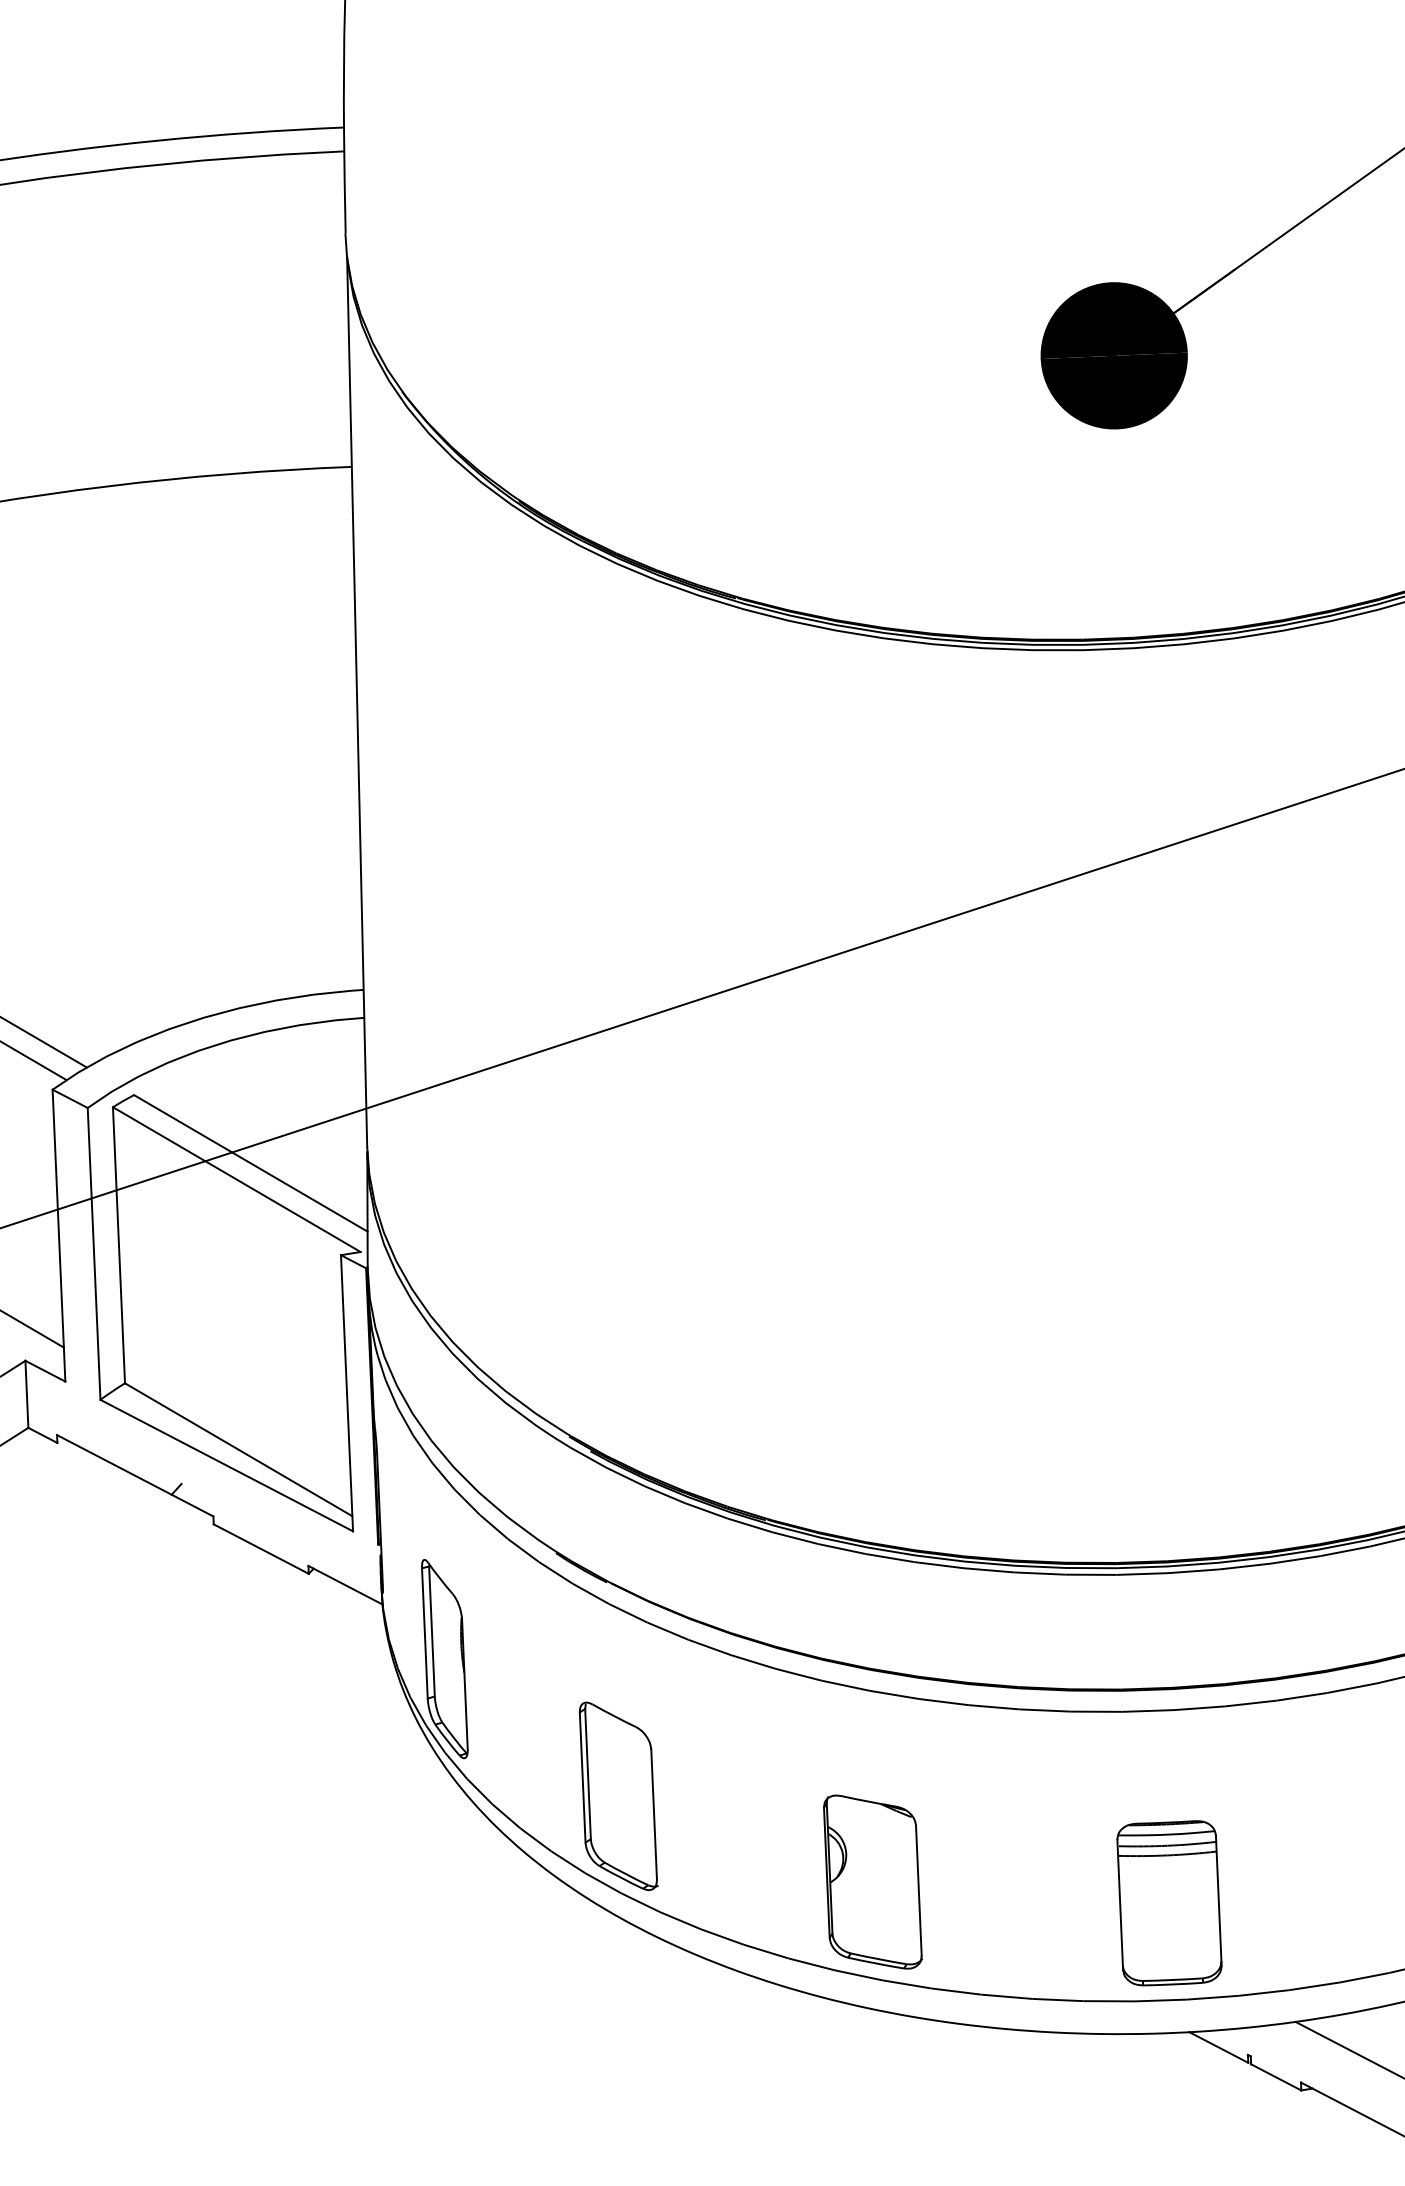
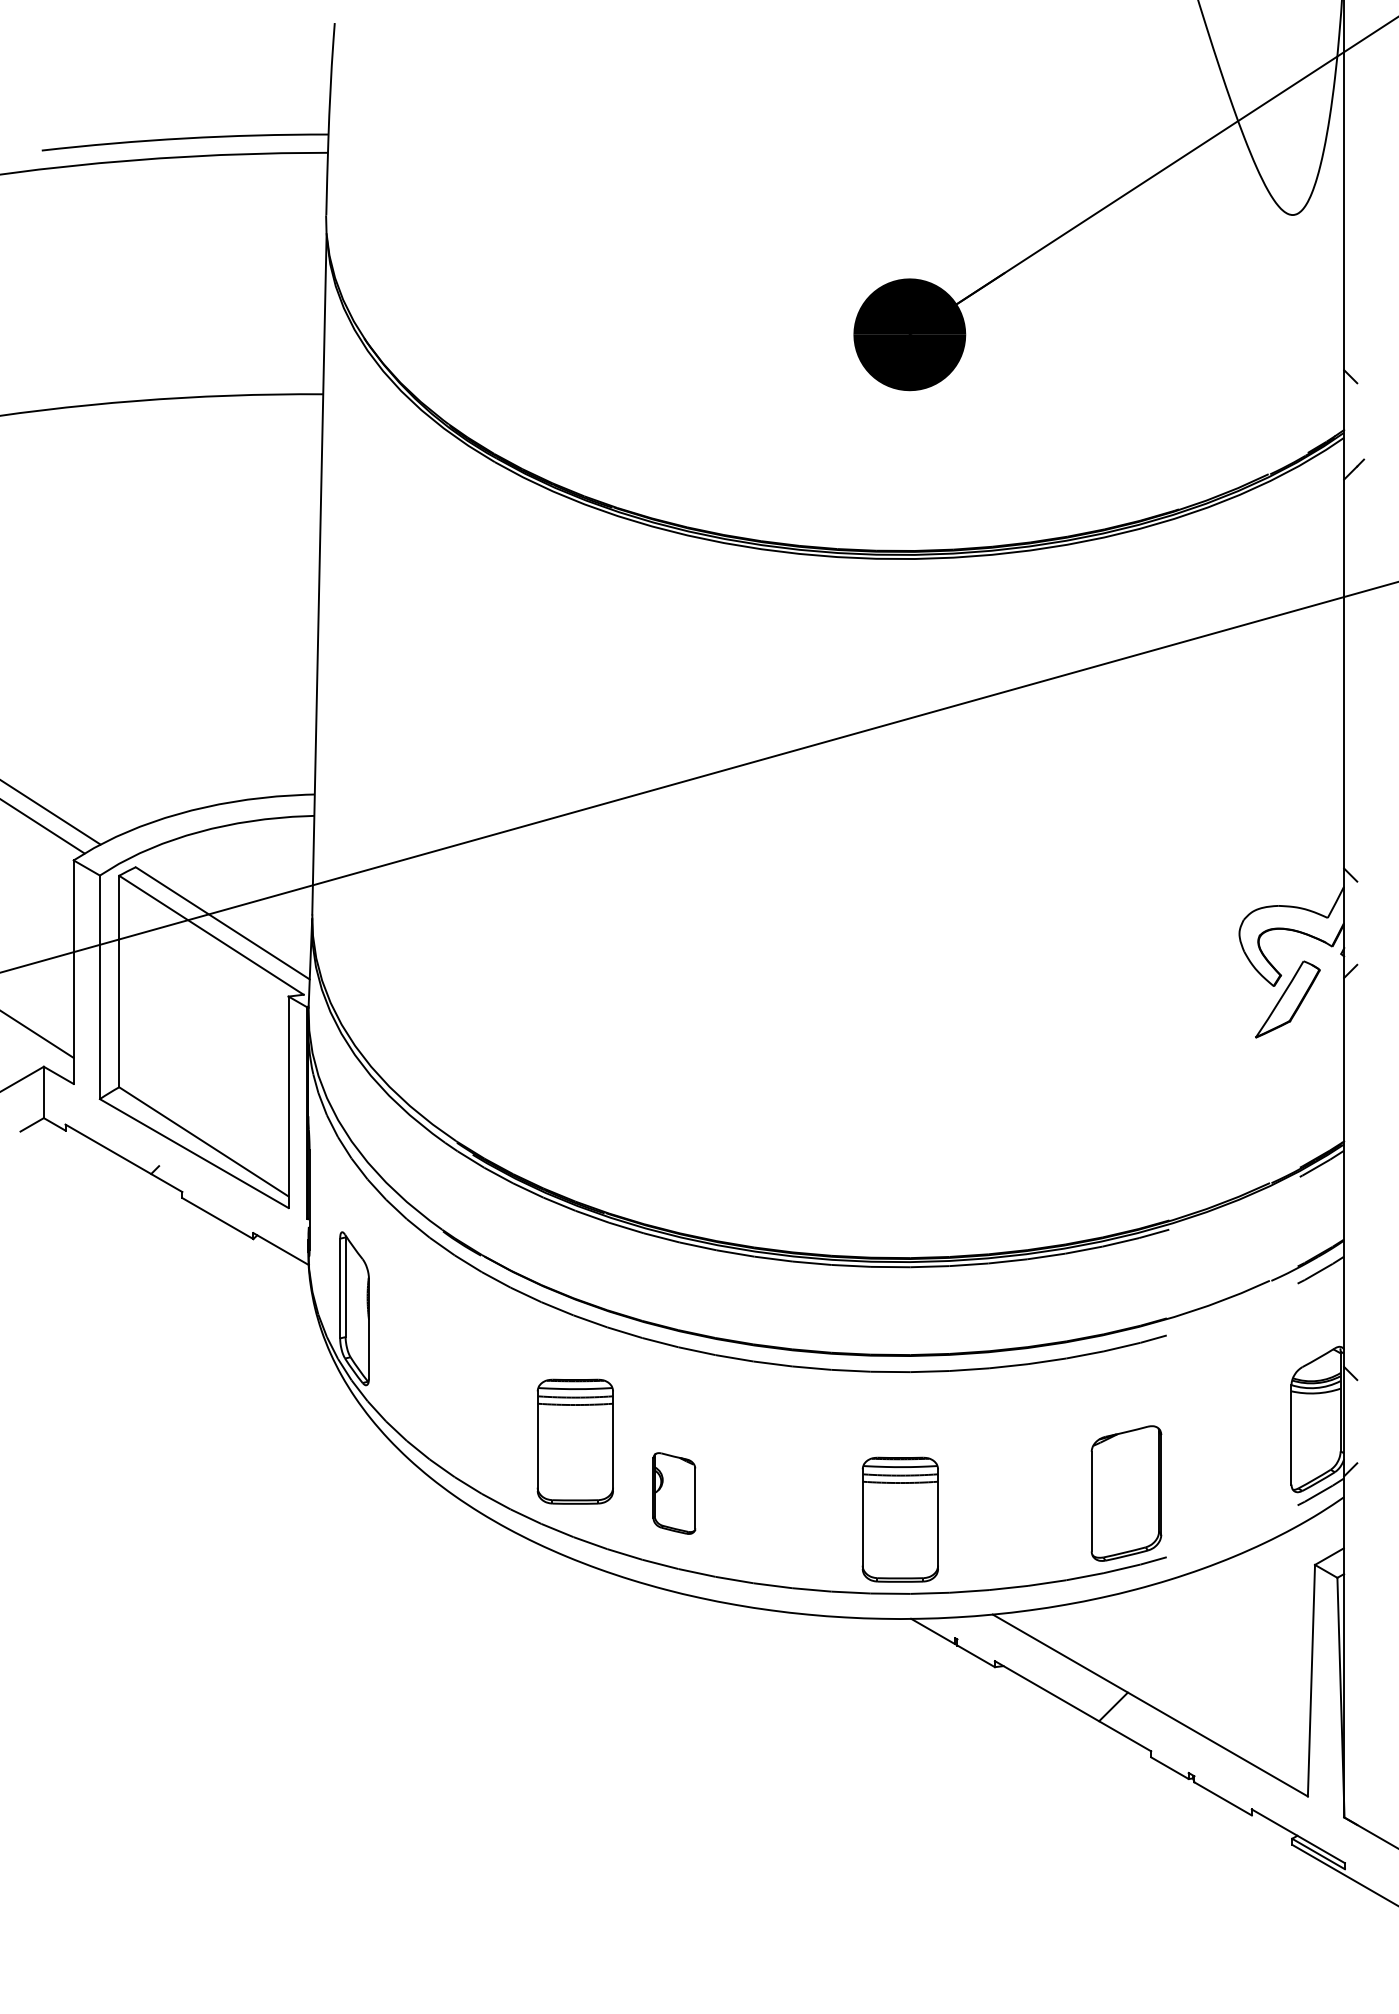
part: (618, 1796) -> (482, 1419), removed
part: (739, 1819) -> (574, 1441), added
part: (873, 1881) -> (674, 1493), size x0.6

